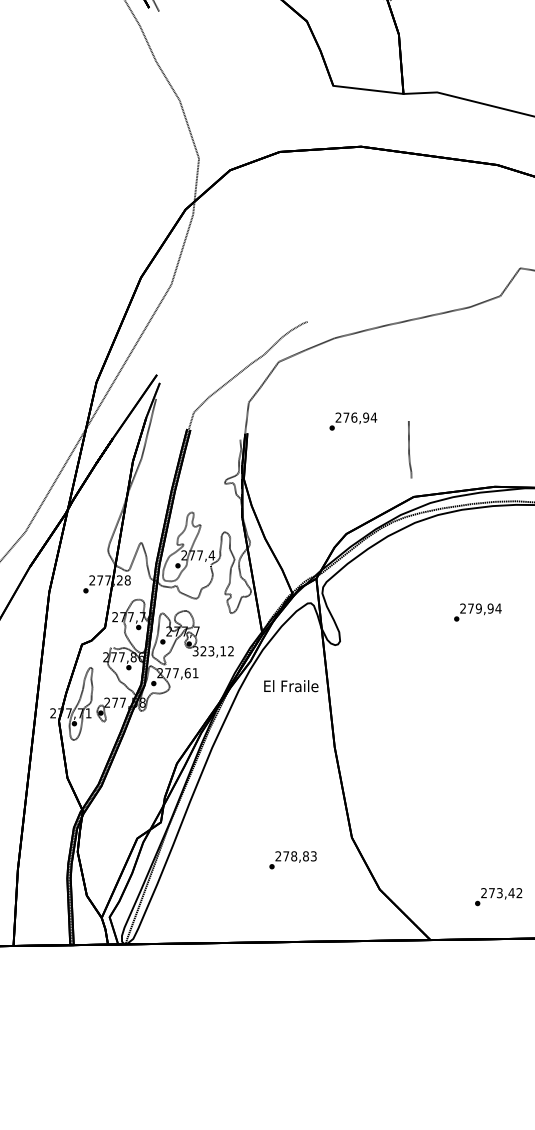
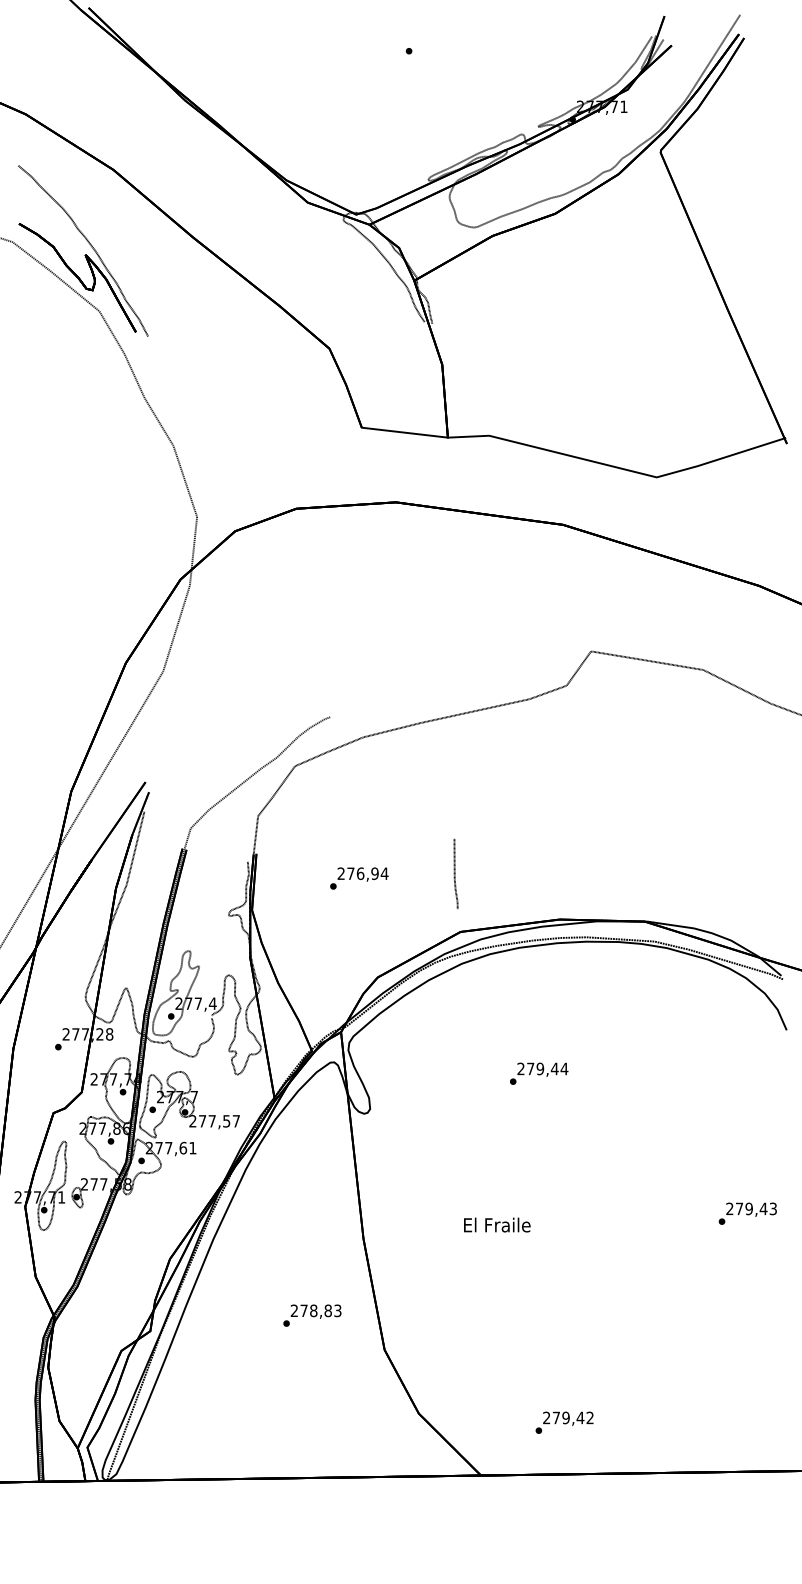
text: (353, 421) -> (359, 878), moved
text: (490, 608) -> (554, 1068), 279,94 -> 279,44
text: (213, 651) -> (214, 1121), 323,12 -> 277,57
text: (291, 685) -> (497, 1224), moved
text: (293, 860) -> (312, 1315), moved
text: (499, 892) -> (565, 1417), 273,42 -> 279,42

